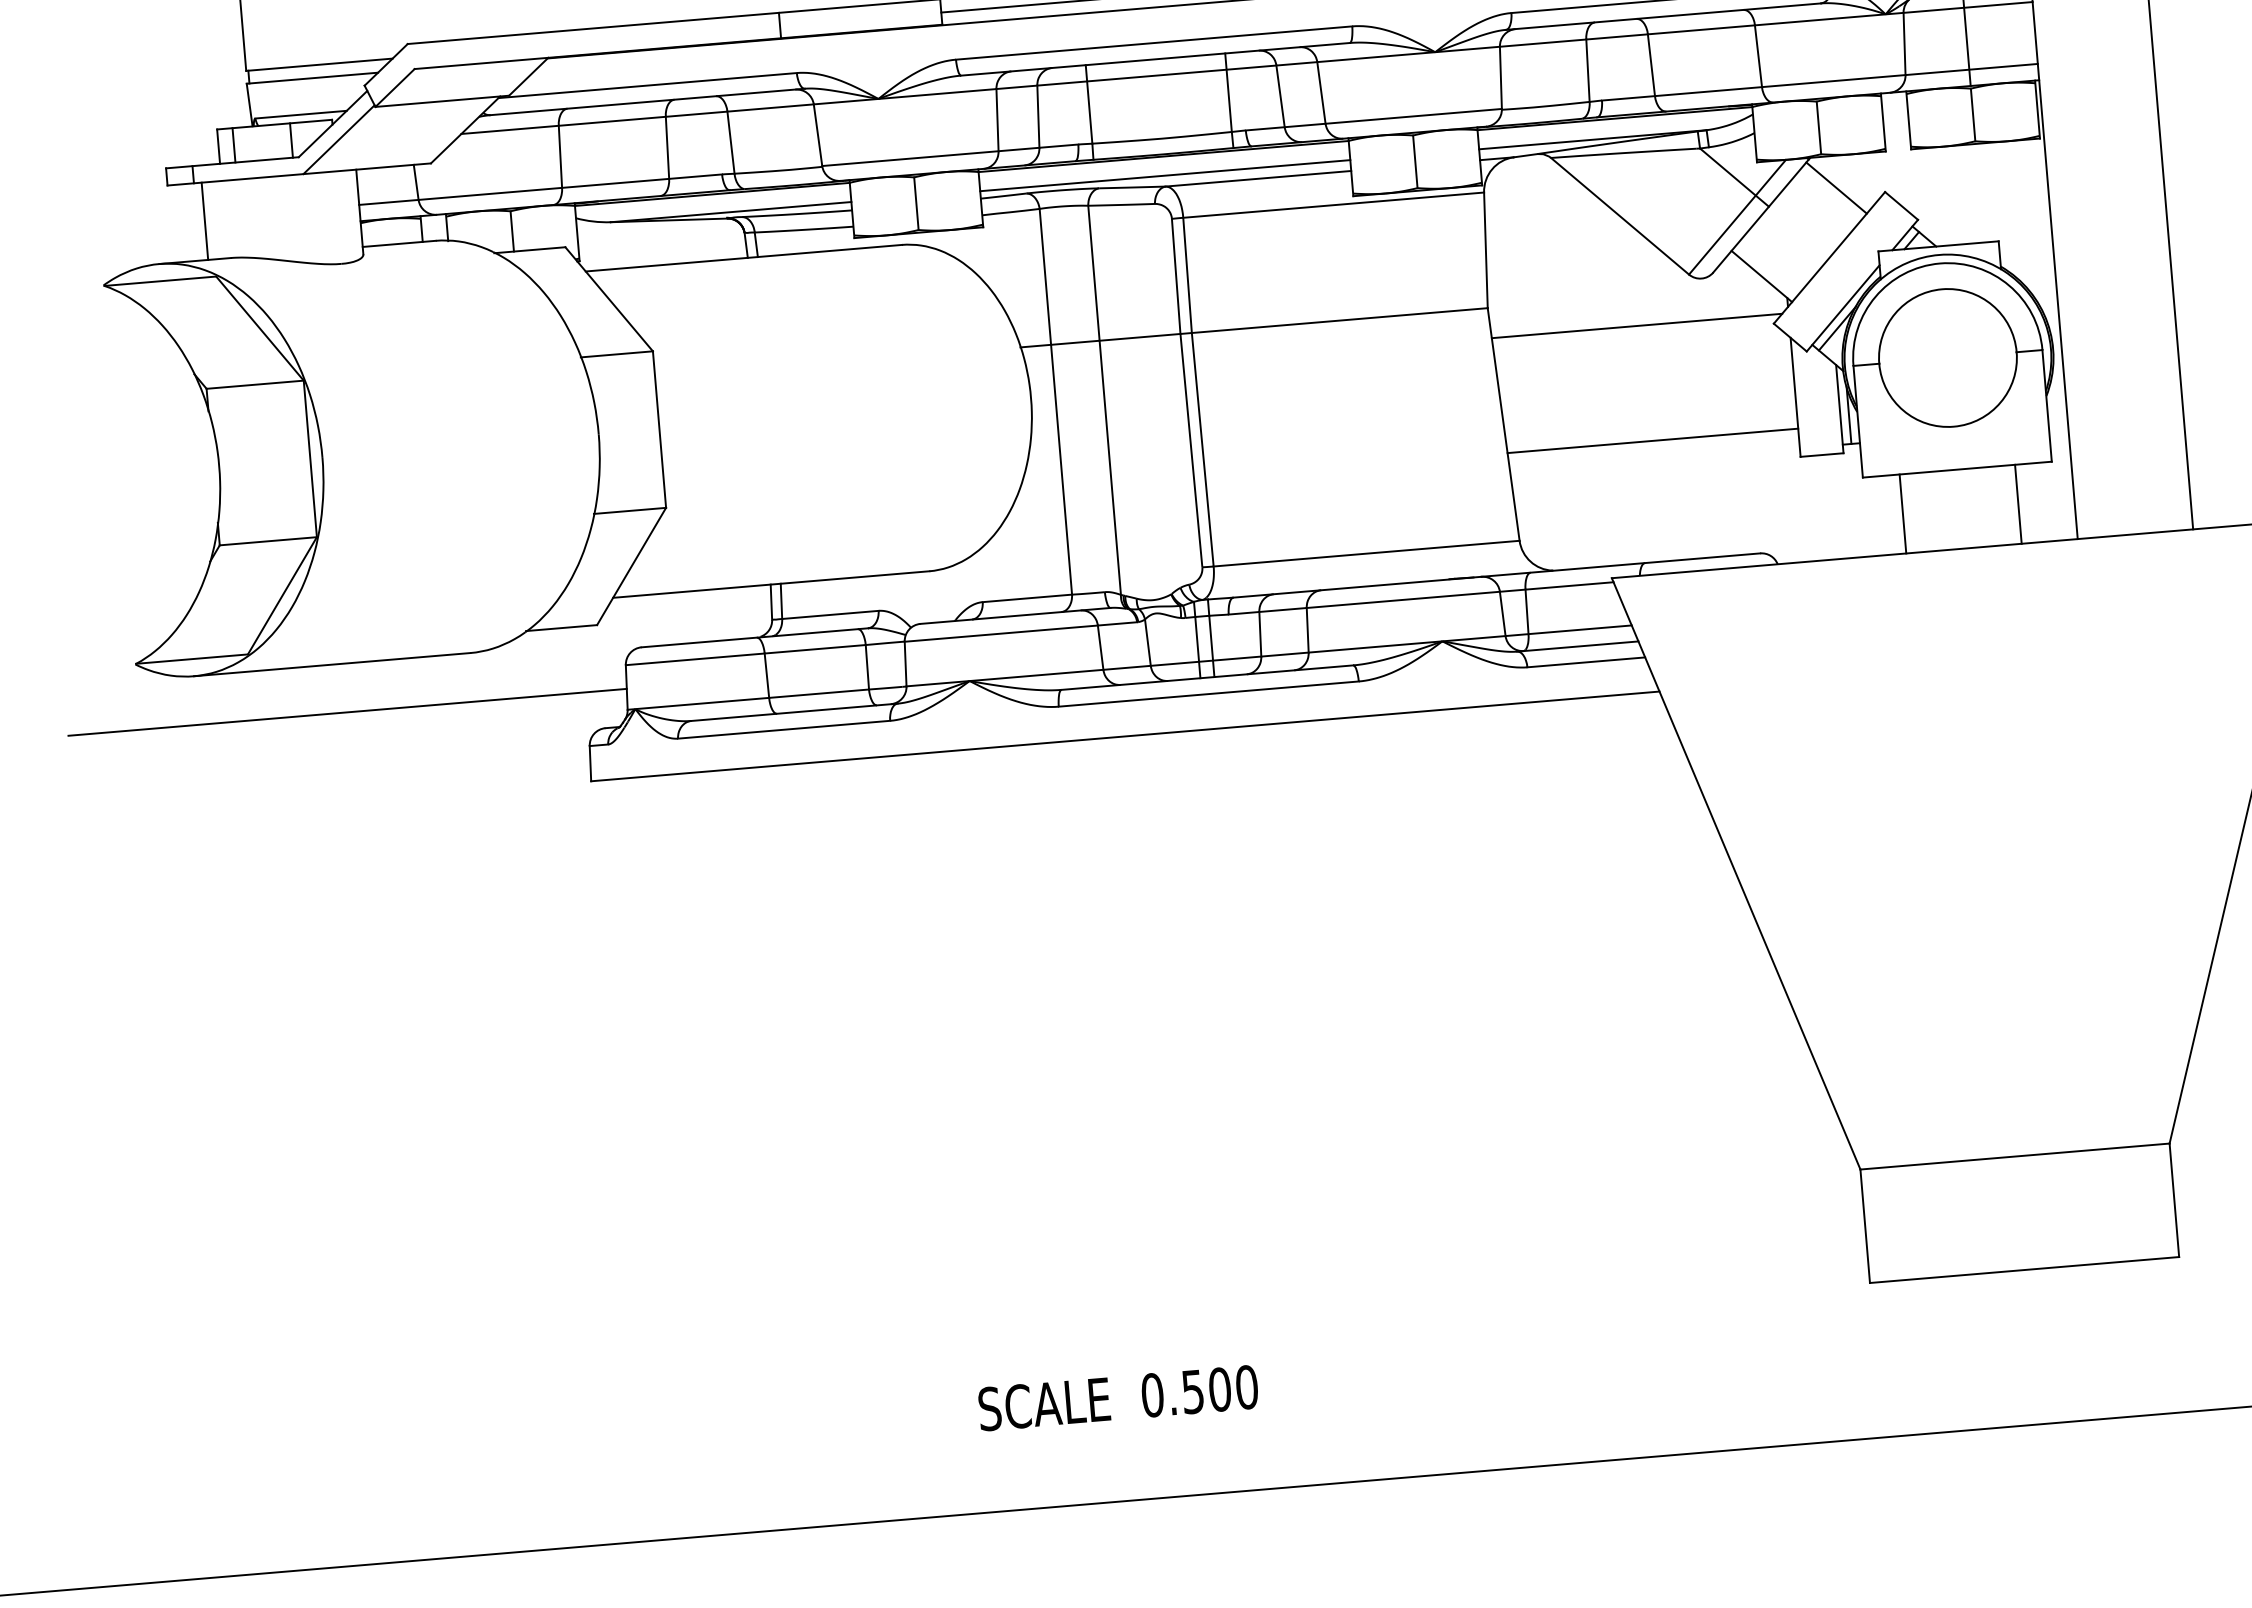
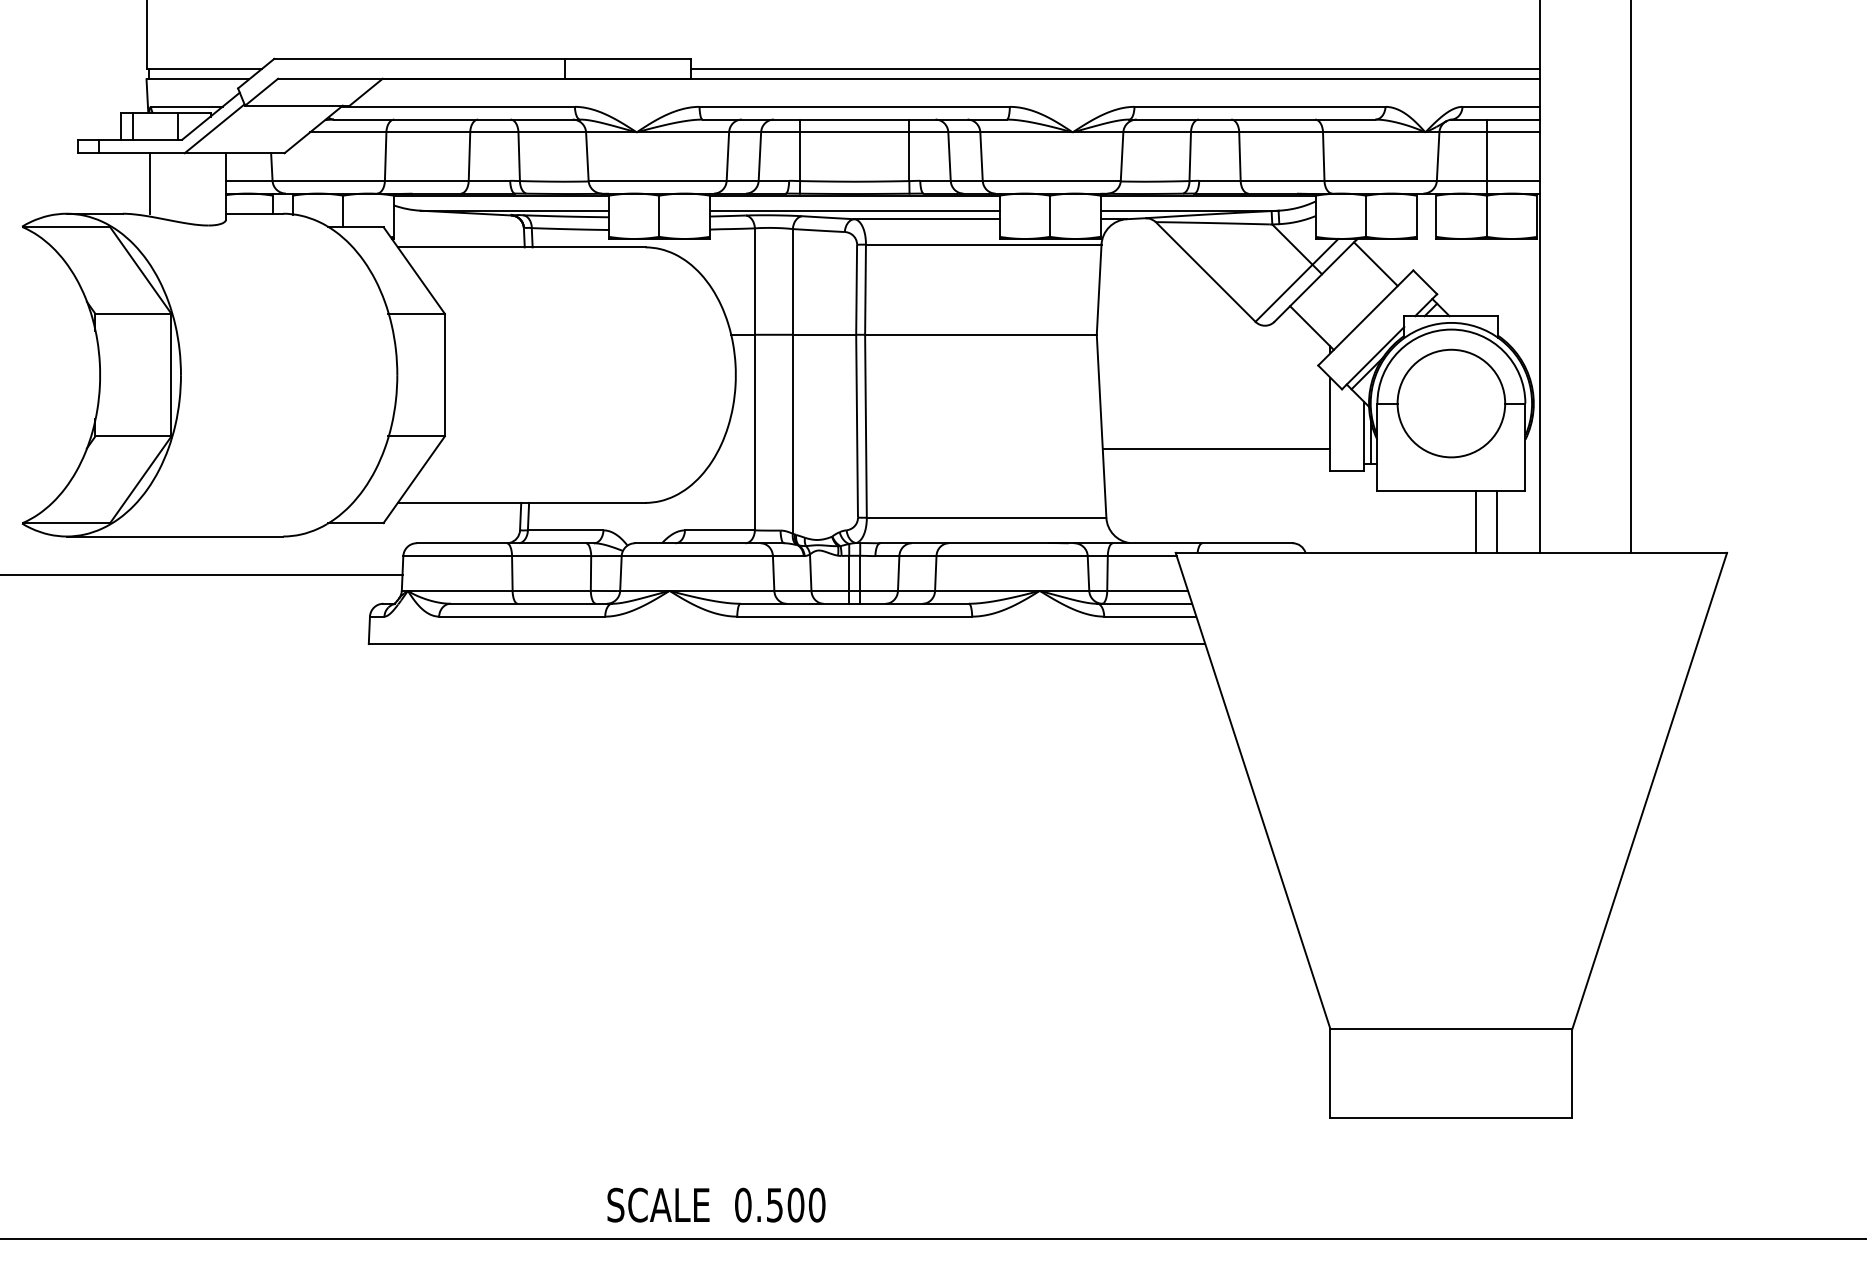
line: (205, 221) -> (150, 183), moved
line: (1636, 326) -> (1211, 358), removed
line: (1903, 513) -> (1476, 521), moved
text: (1118, 1397) -> (716, 1204), moved

